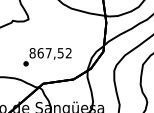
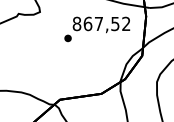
text: (47, 57) -> (97, 29), moved

